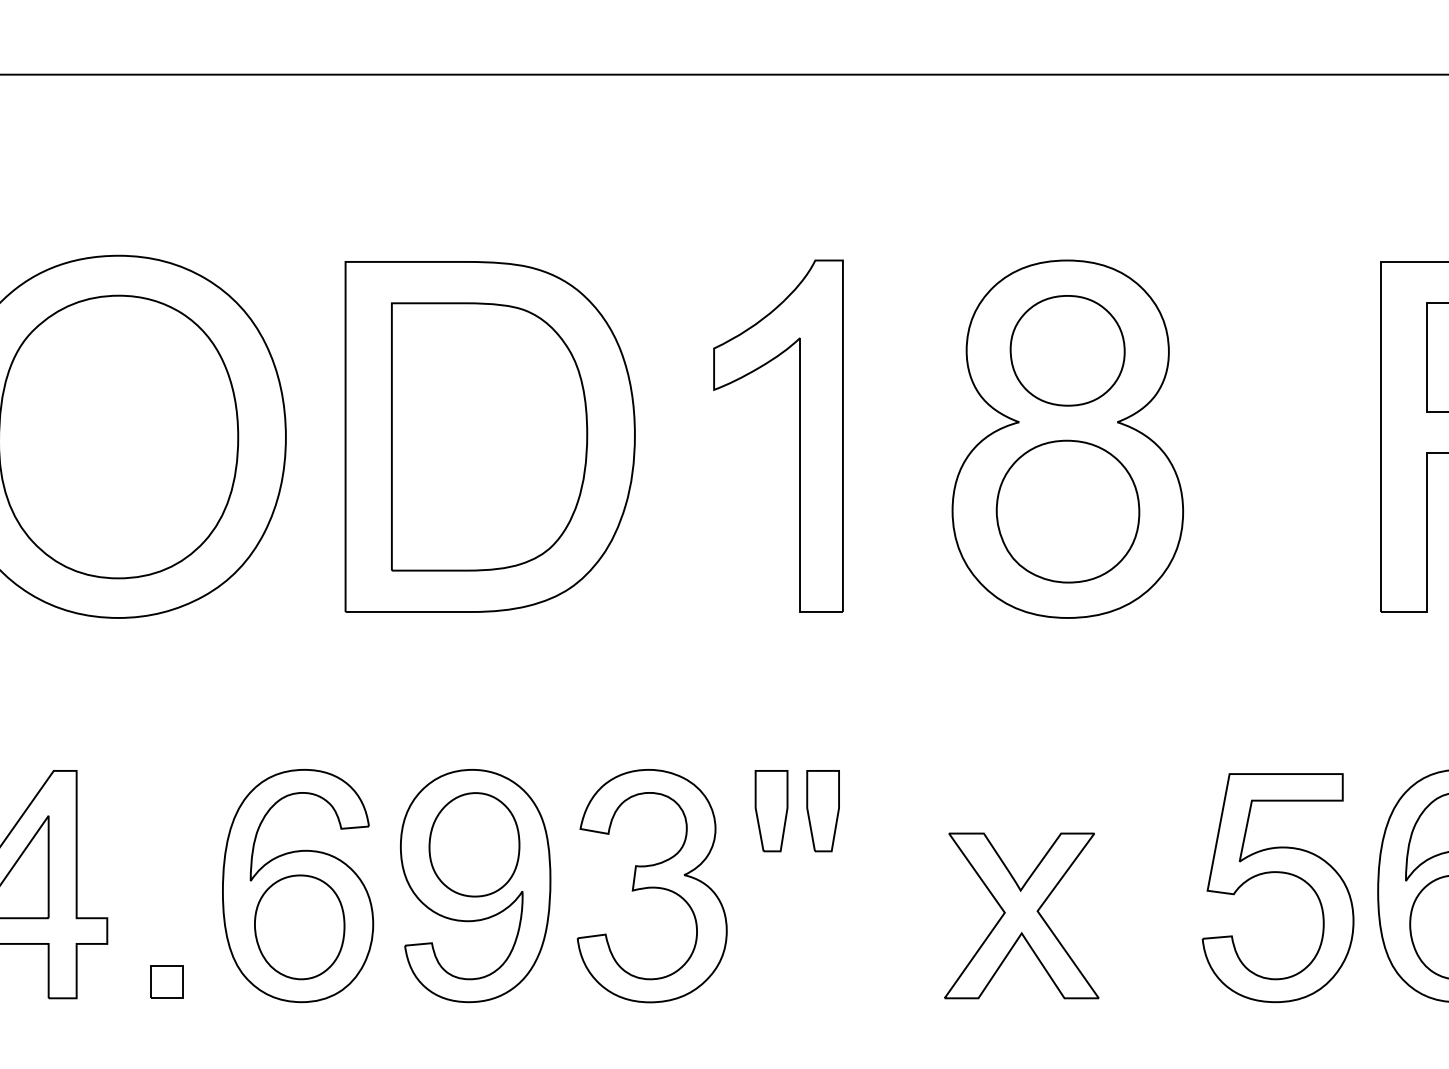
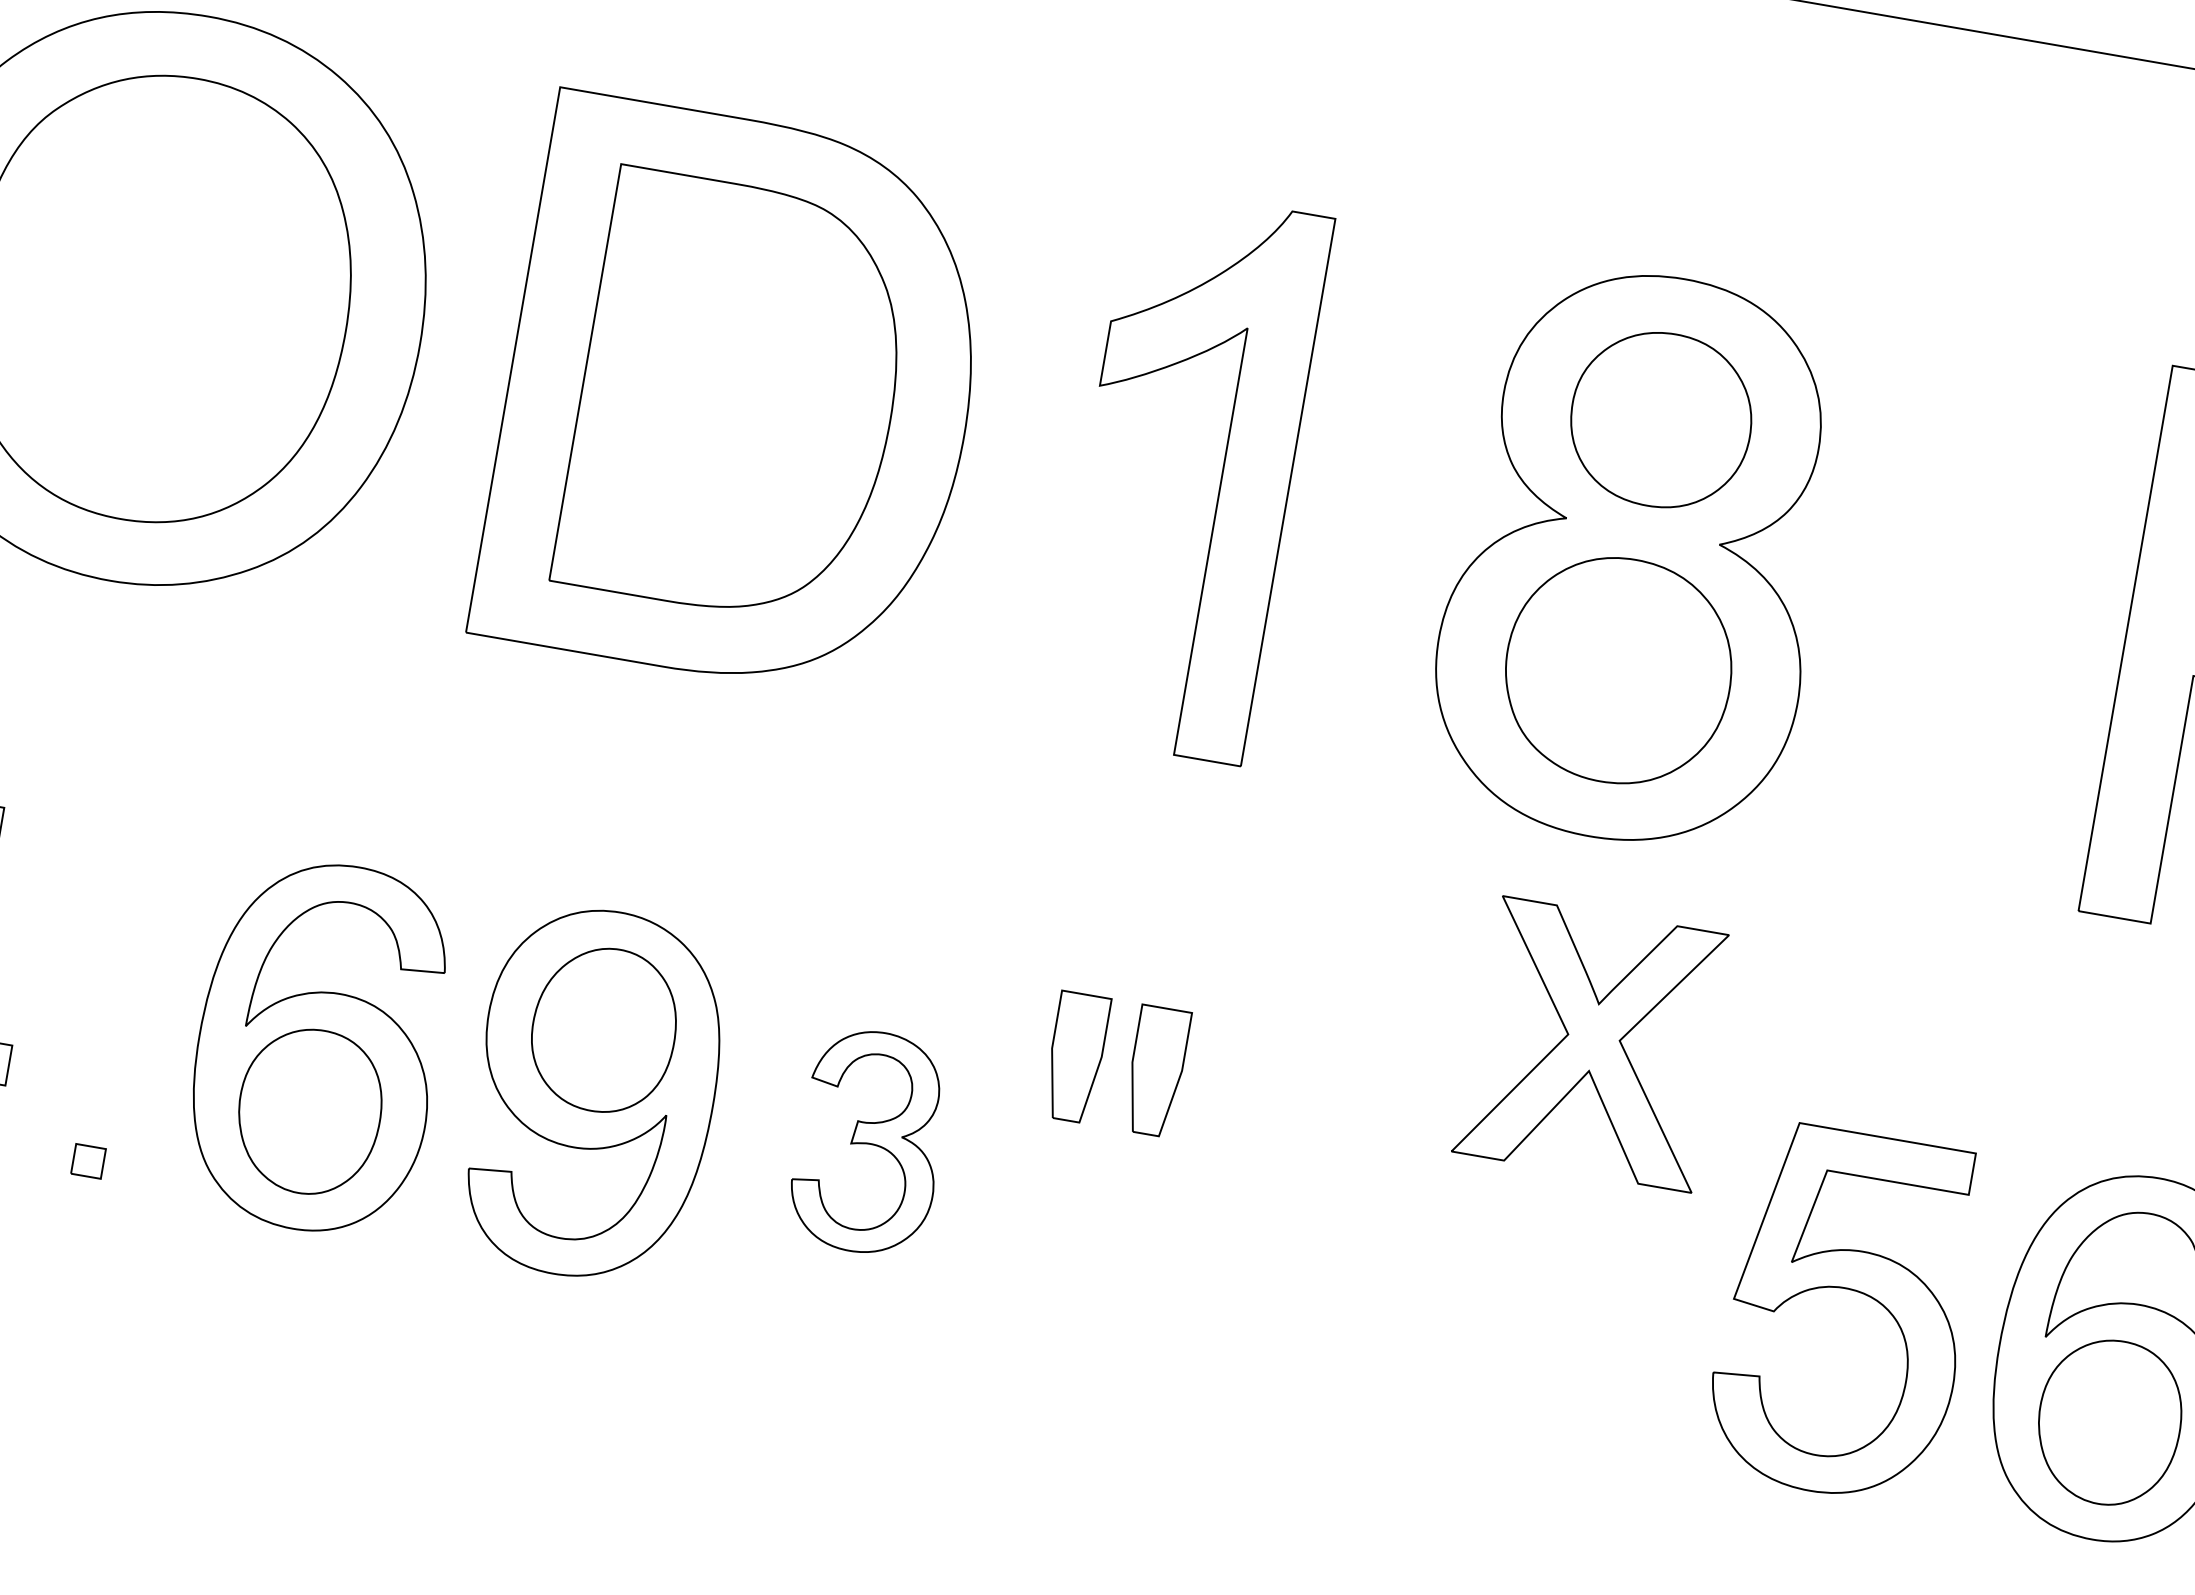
part: (652, 886) -> (870, 1142), size x0.6
part: (1021, 915) -> (1593, 1043), moved
part: (166, 981) -> (87, 1160), size x0.6

